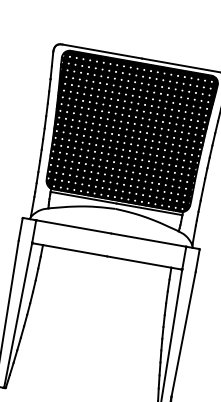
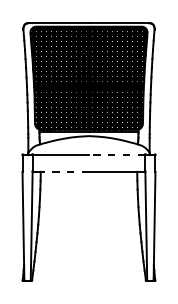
line: (147, 239) -> (116, 154), solid -> dashed
line: (74, 250) -> (64, 171), solid -> dashed

